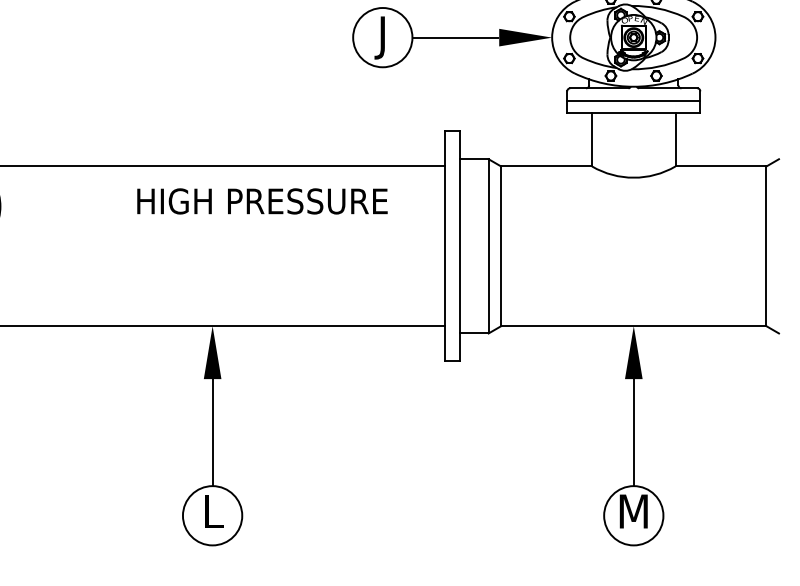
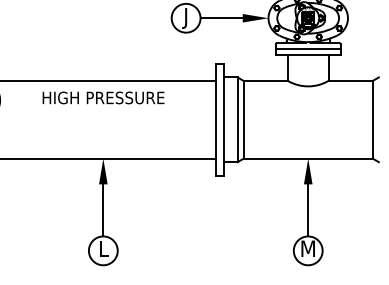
text: (262, 200) -> (103, 97), moved

